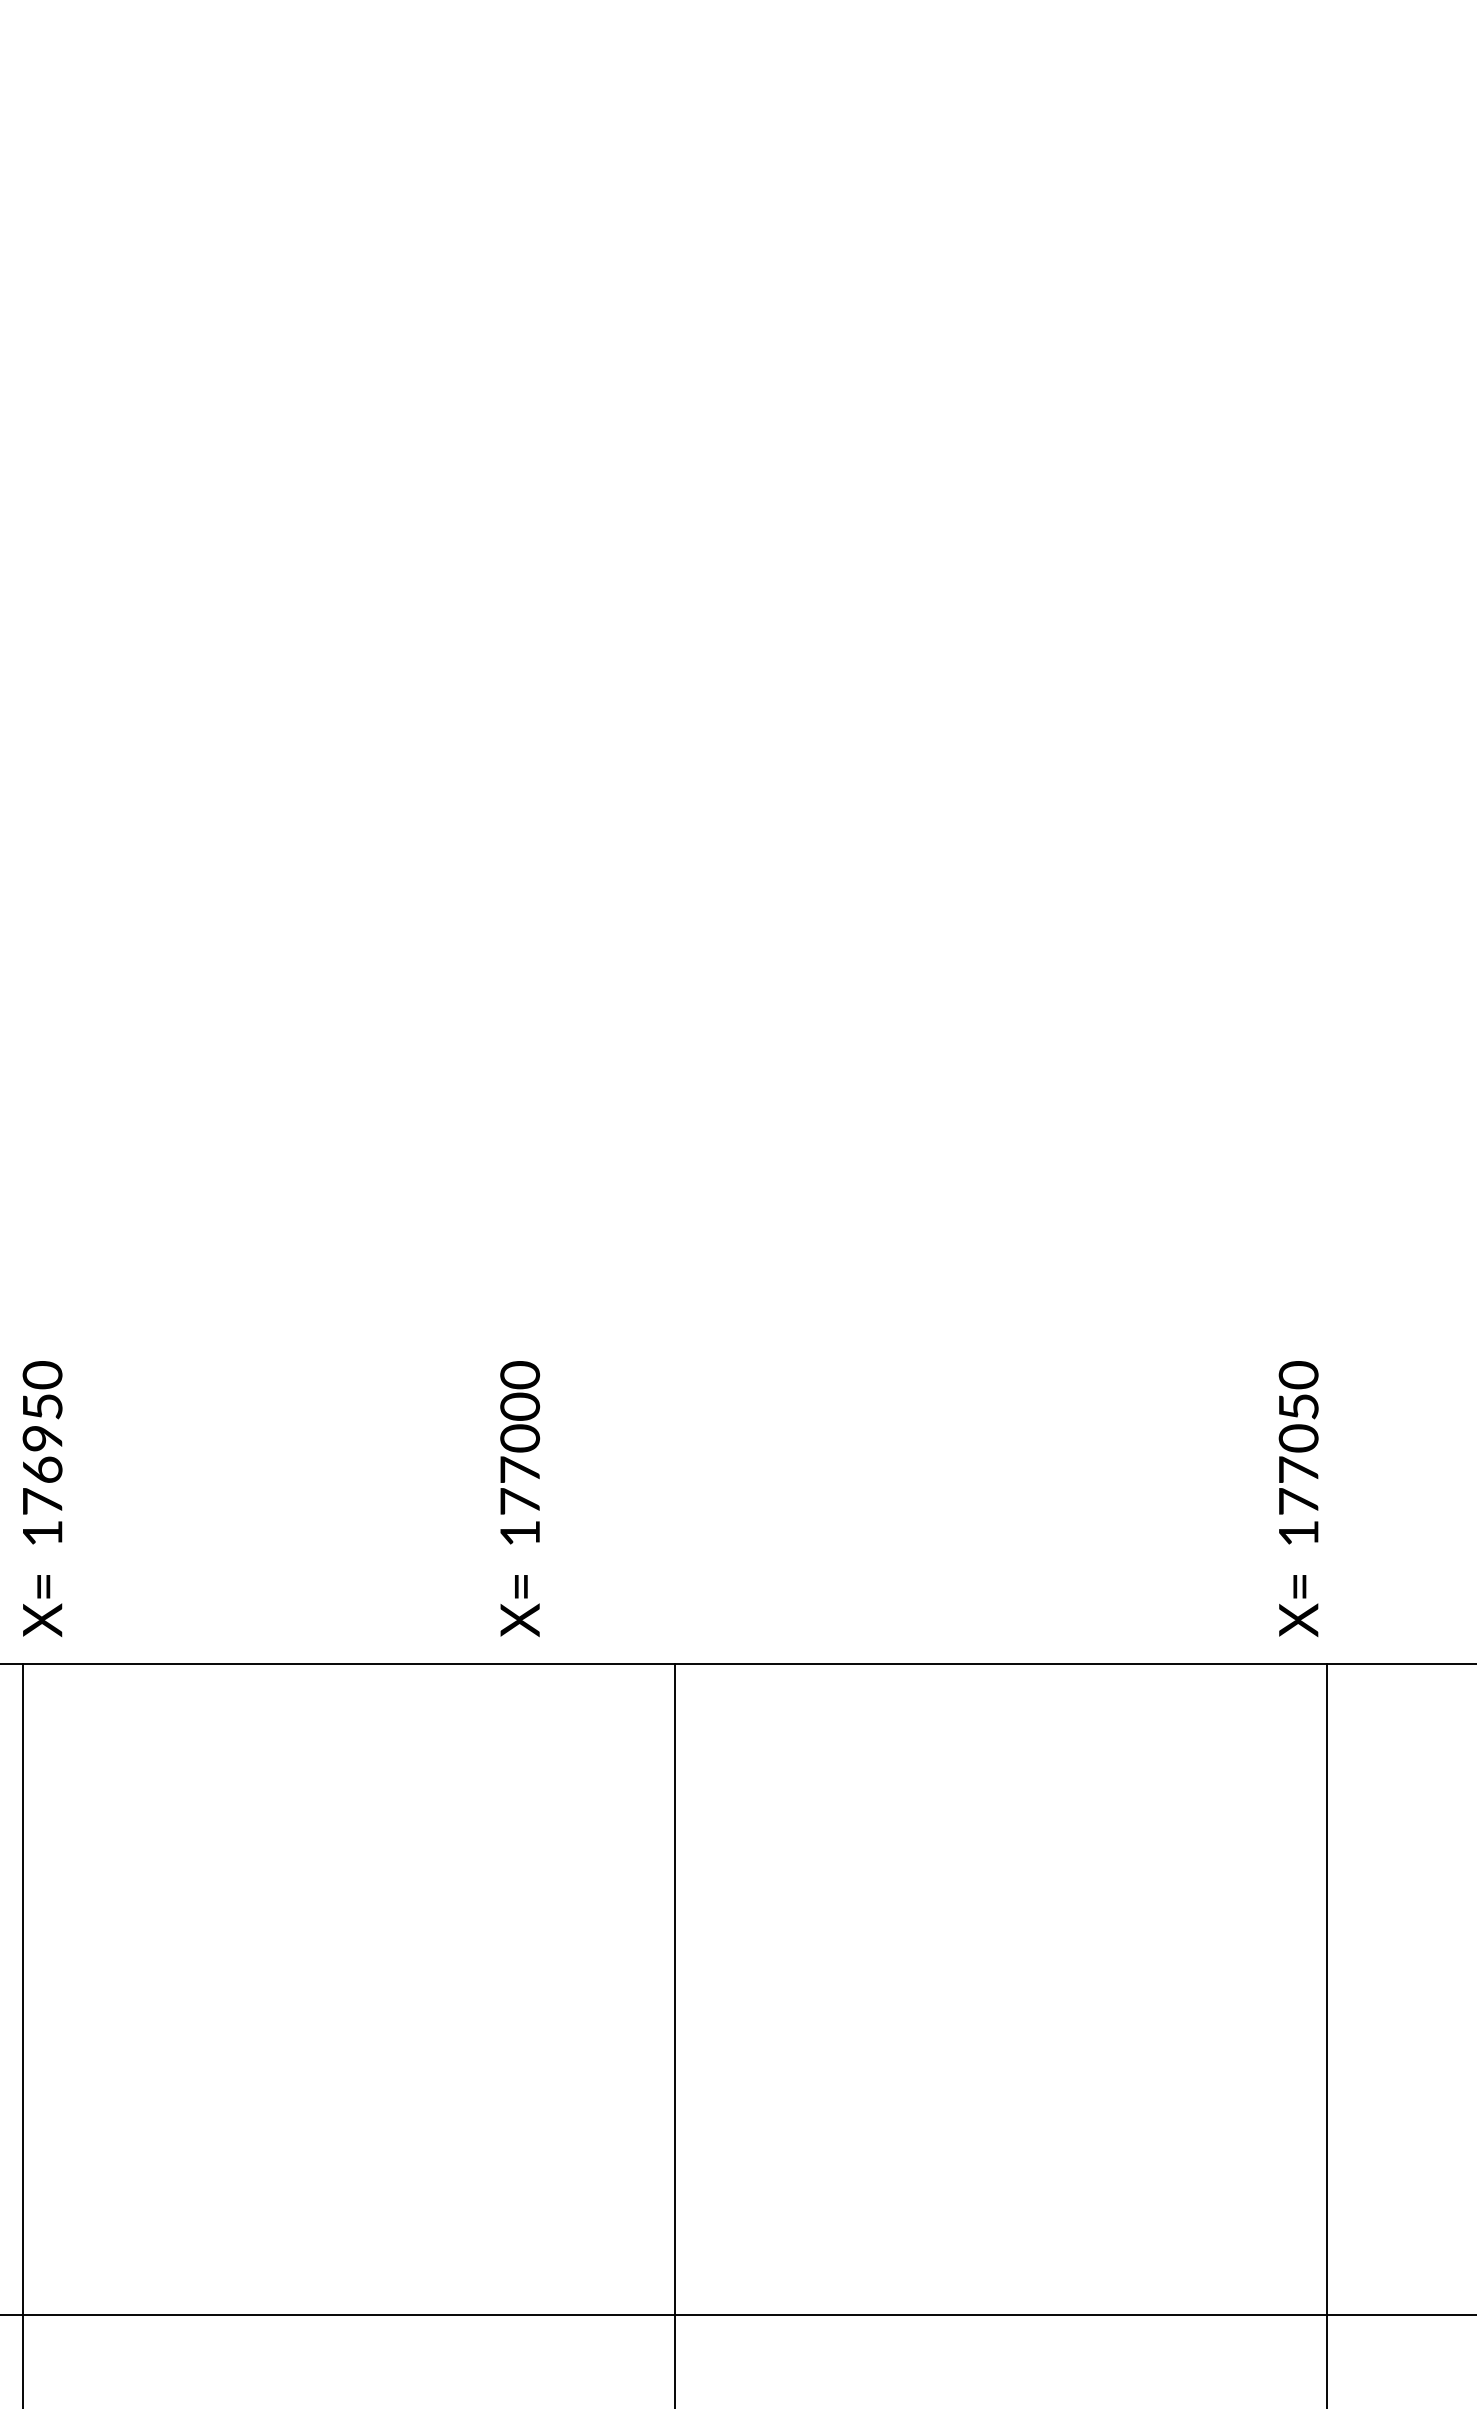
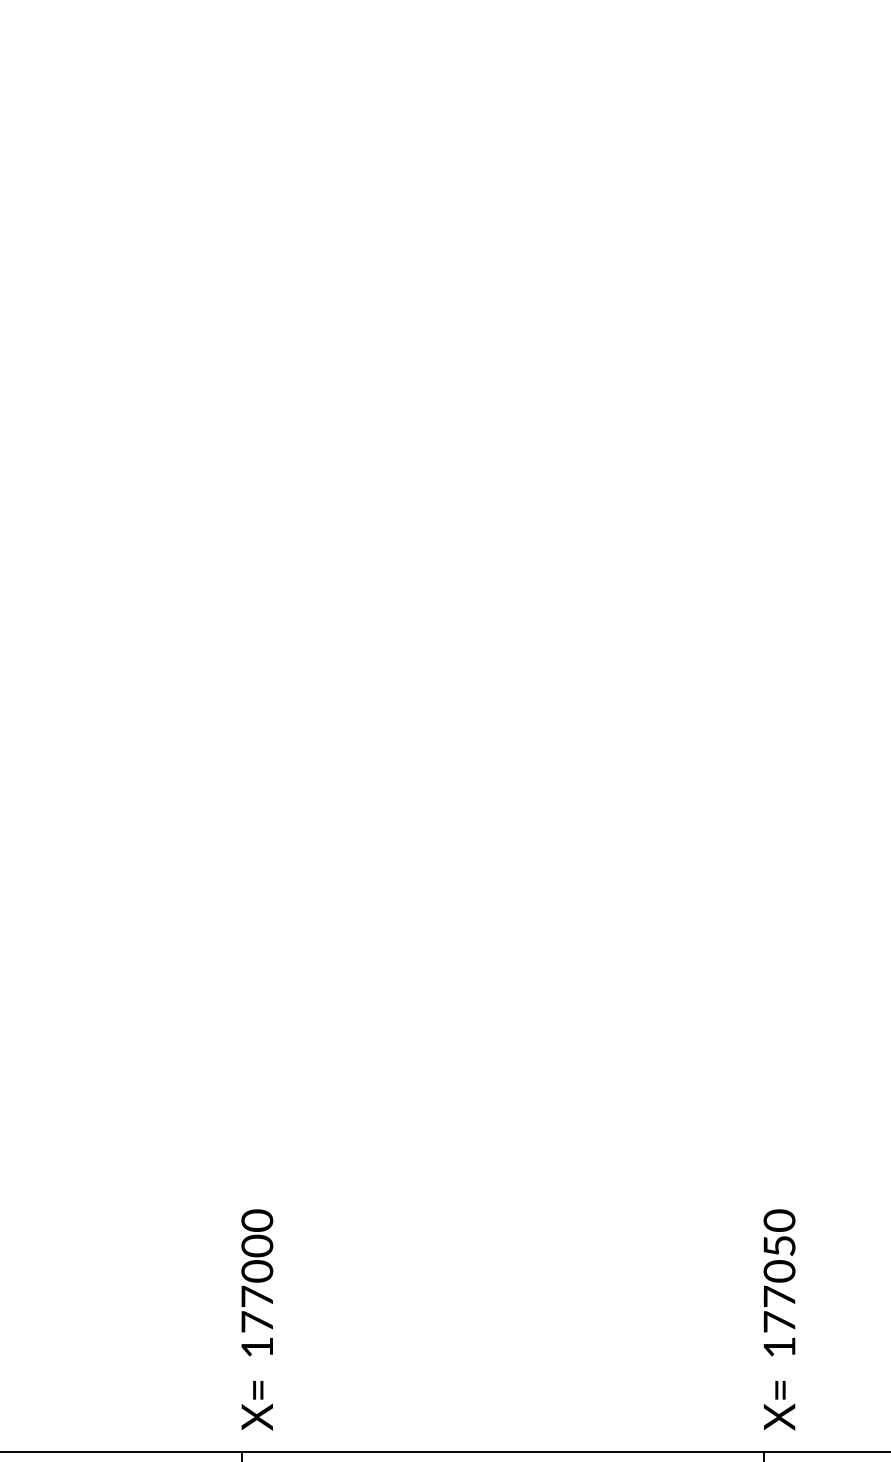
text: (1298, 1498) -> (779, 1319), moved
text: (520, 1499) -> (257, 1320), moved

